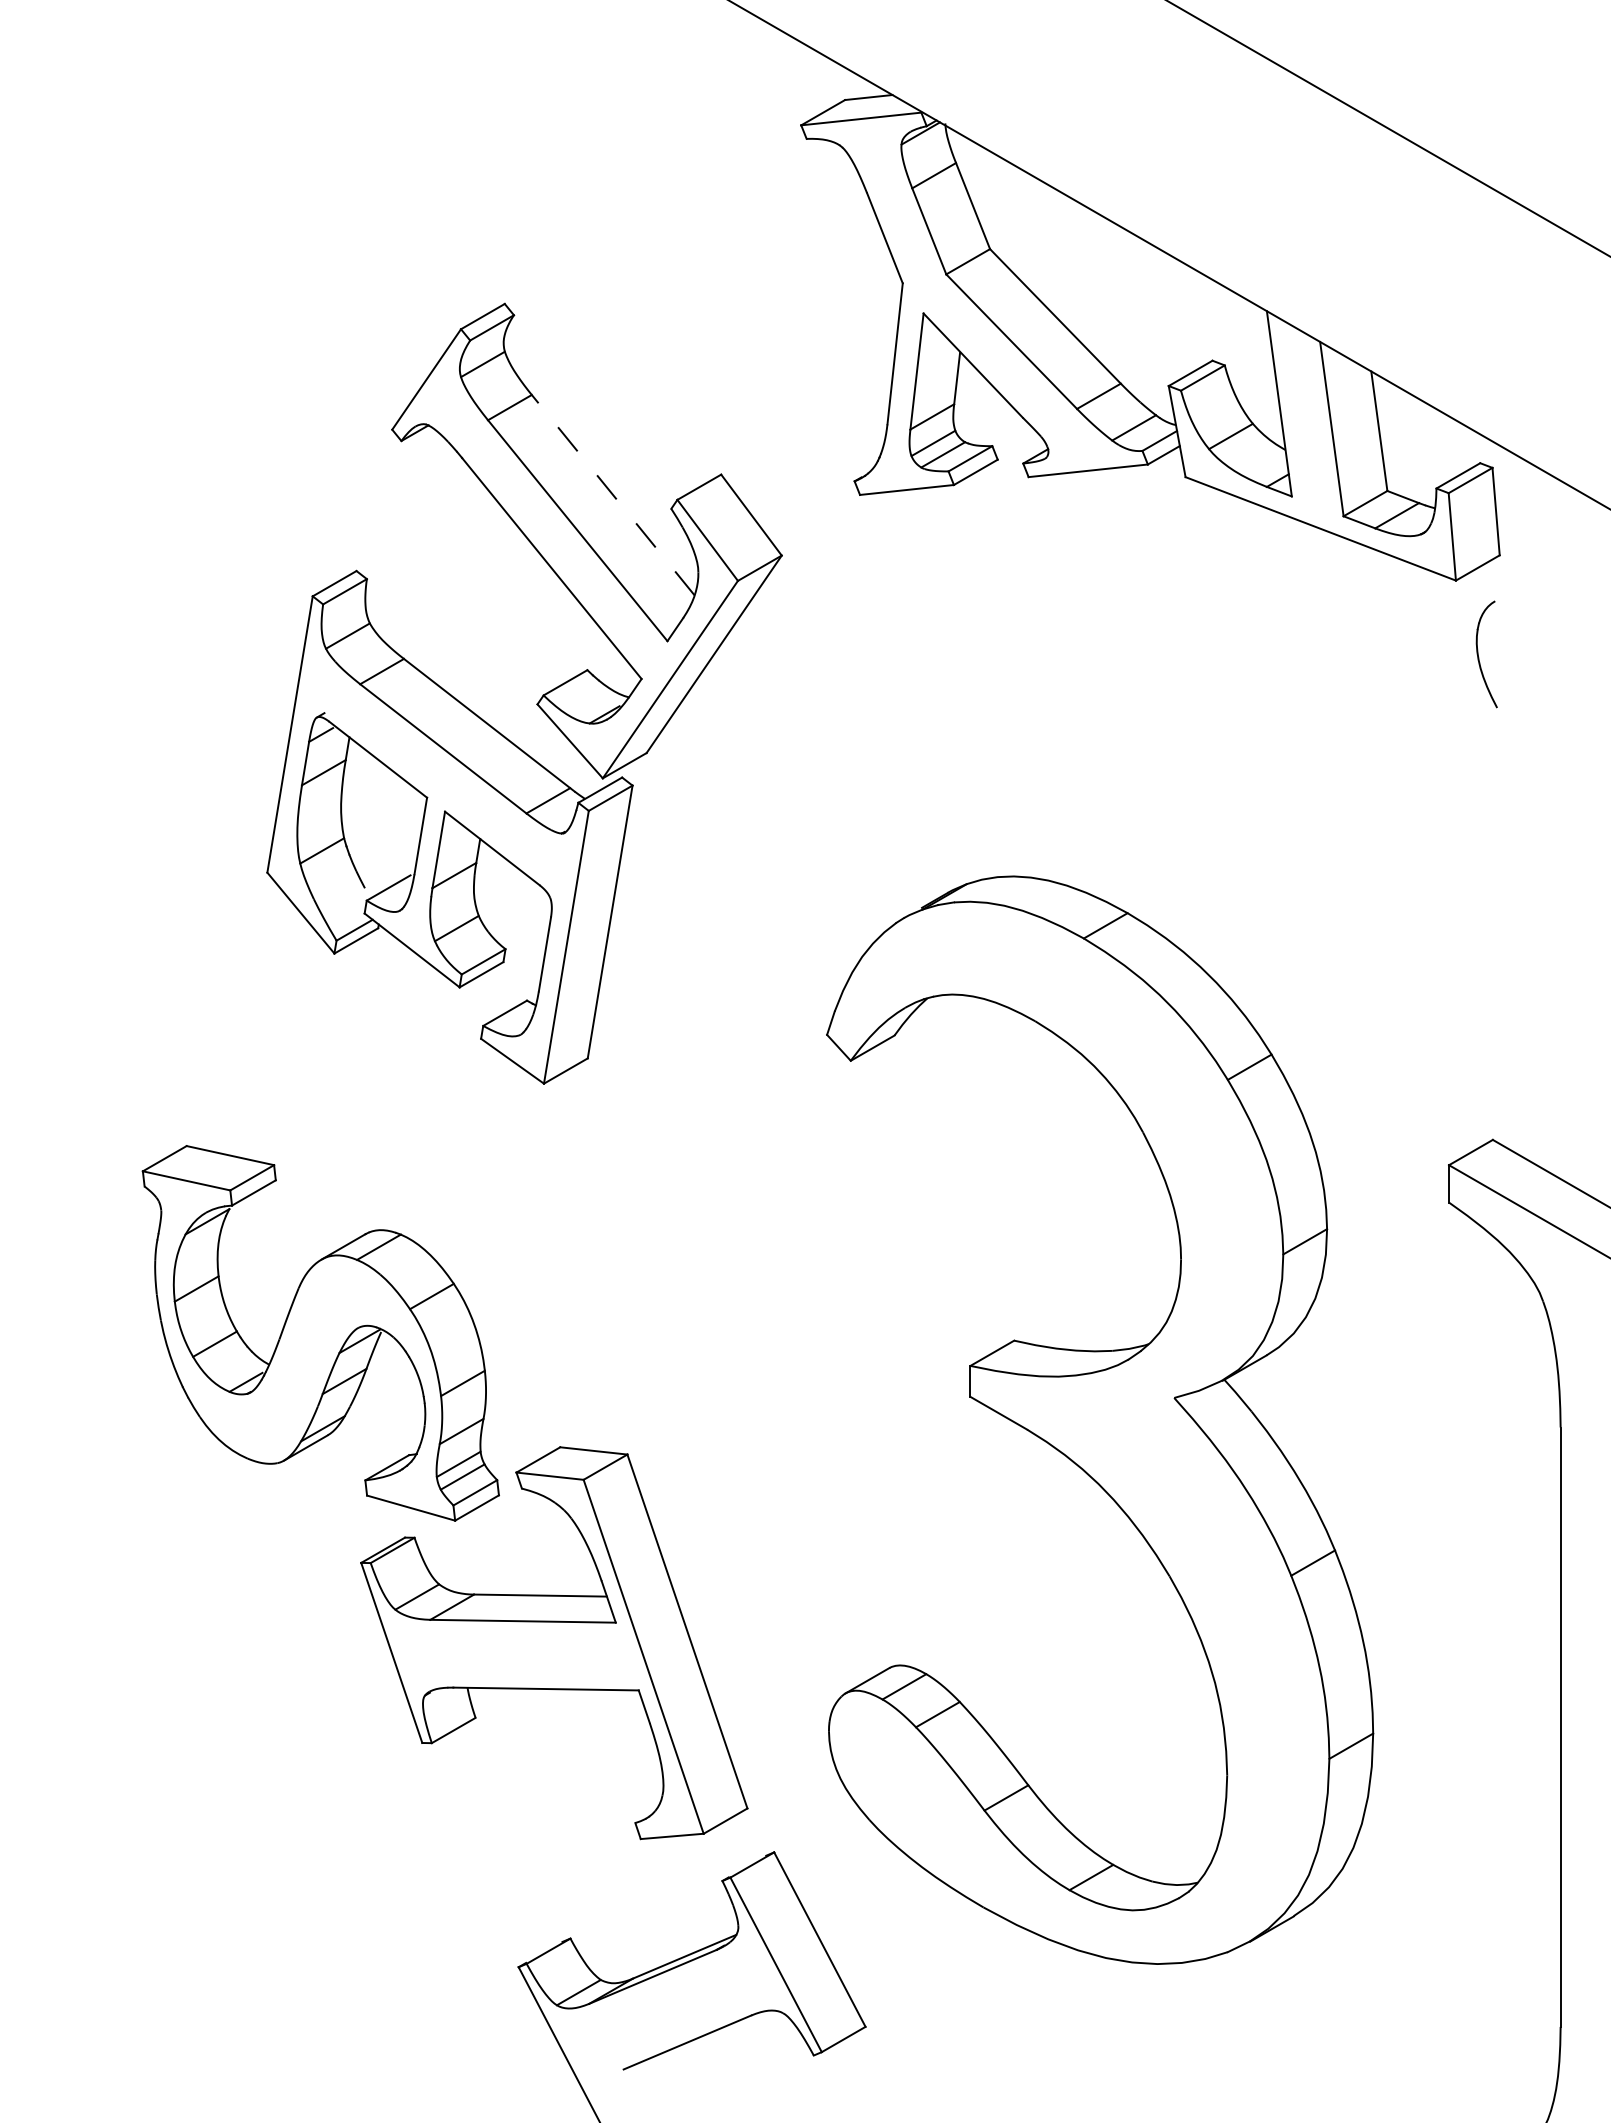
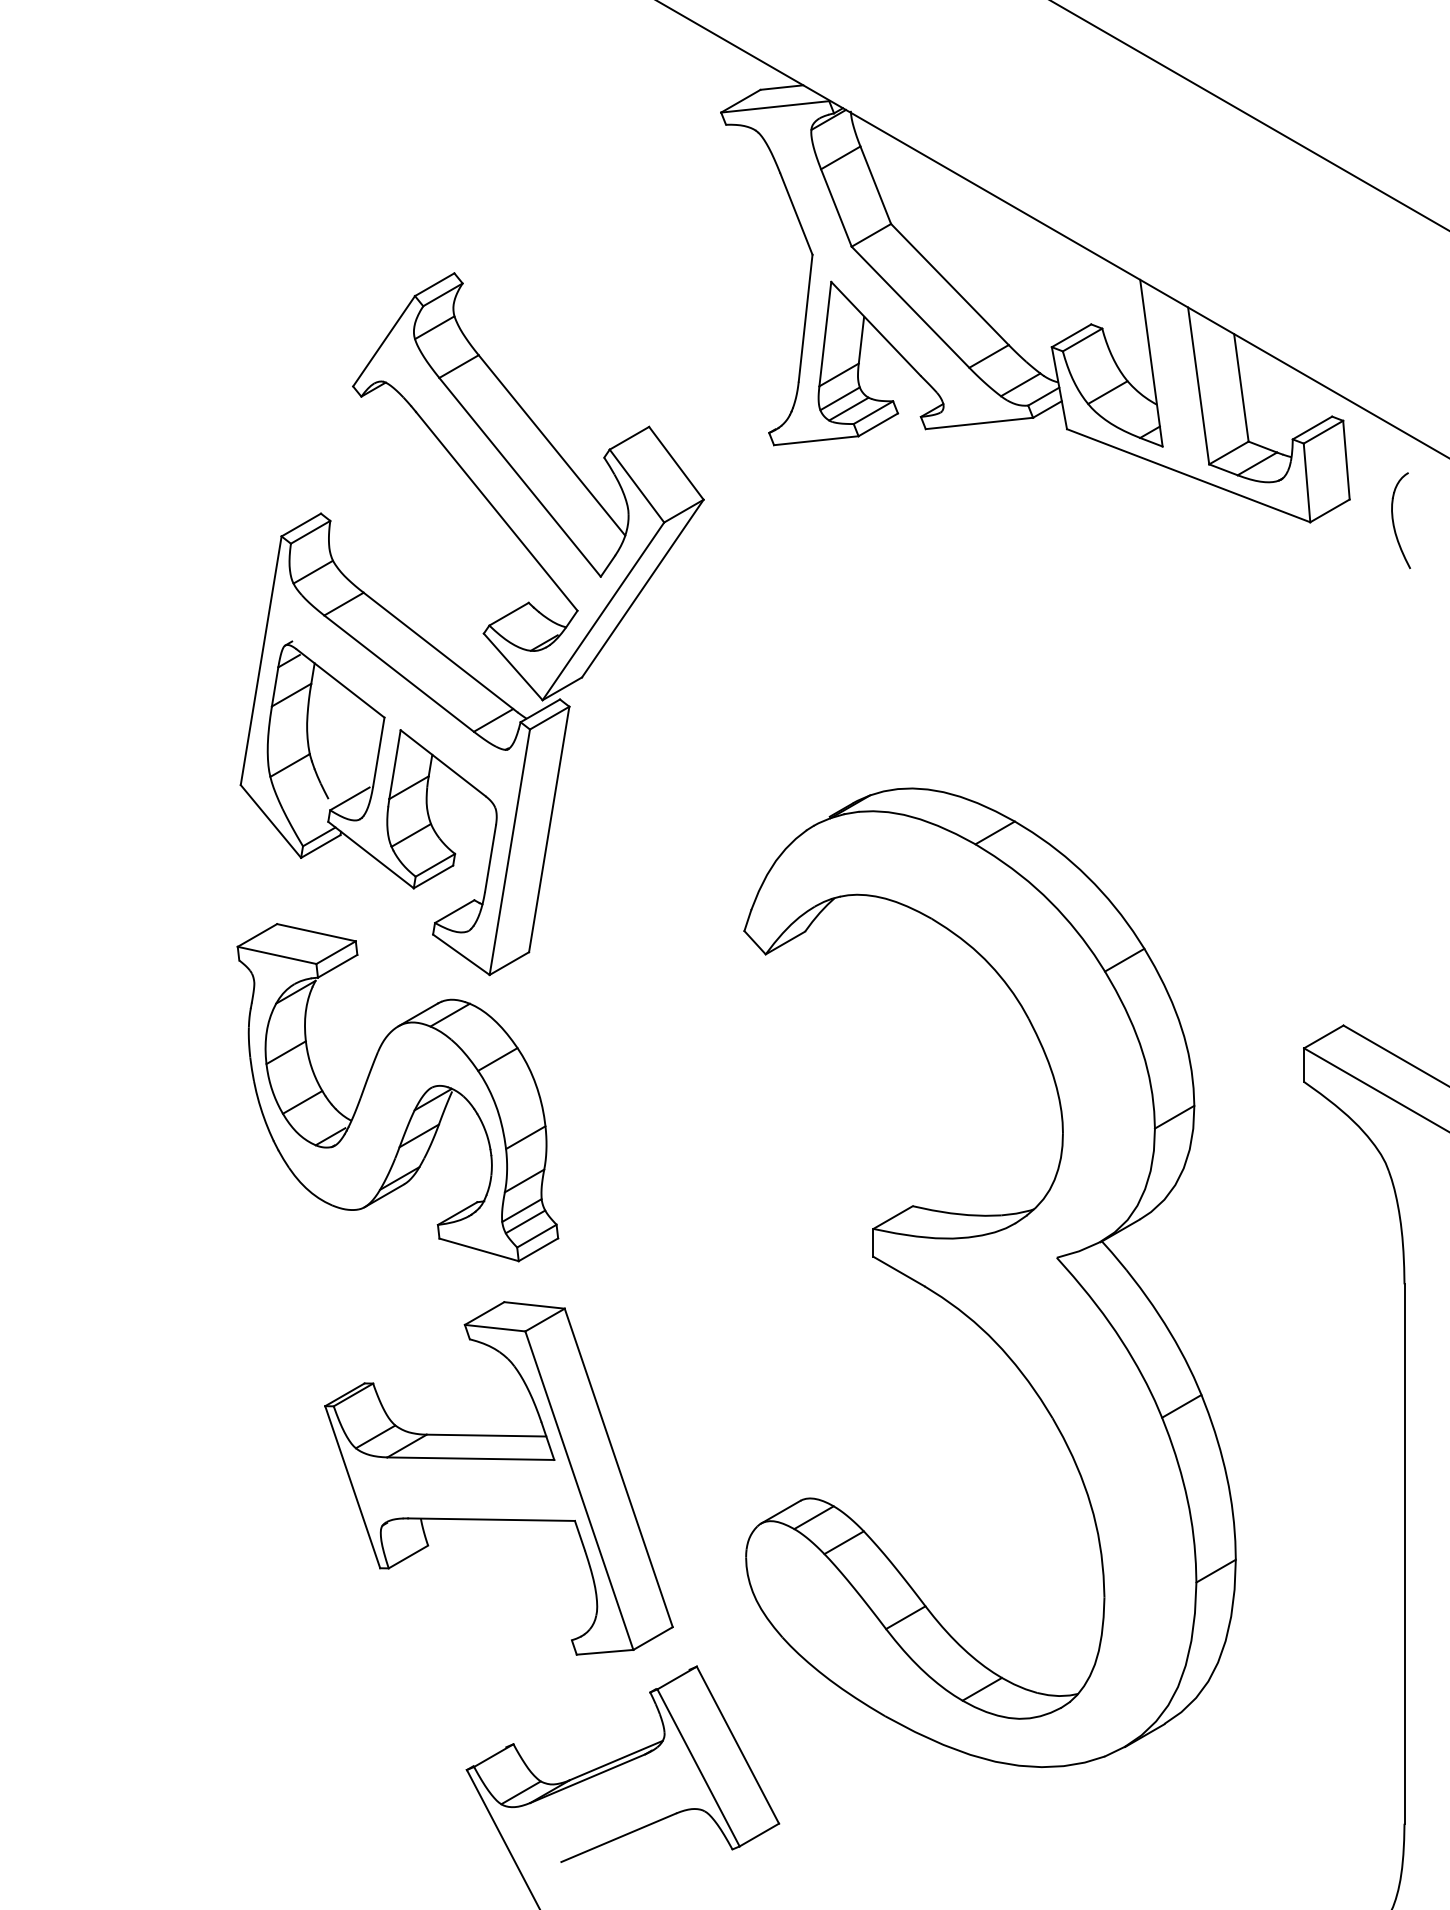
line: (612, 495) -> (551, 445), dashed -> solid
part: (1479, 656) -> (1394, 522), moved
part: (320, 1333) -> (397, 1092), moved

